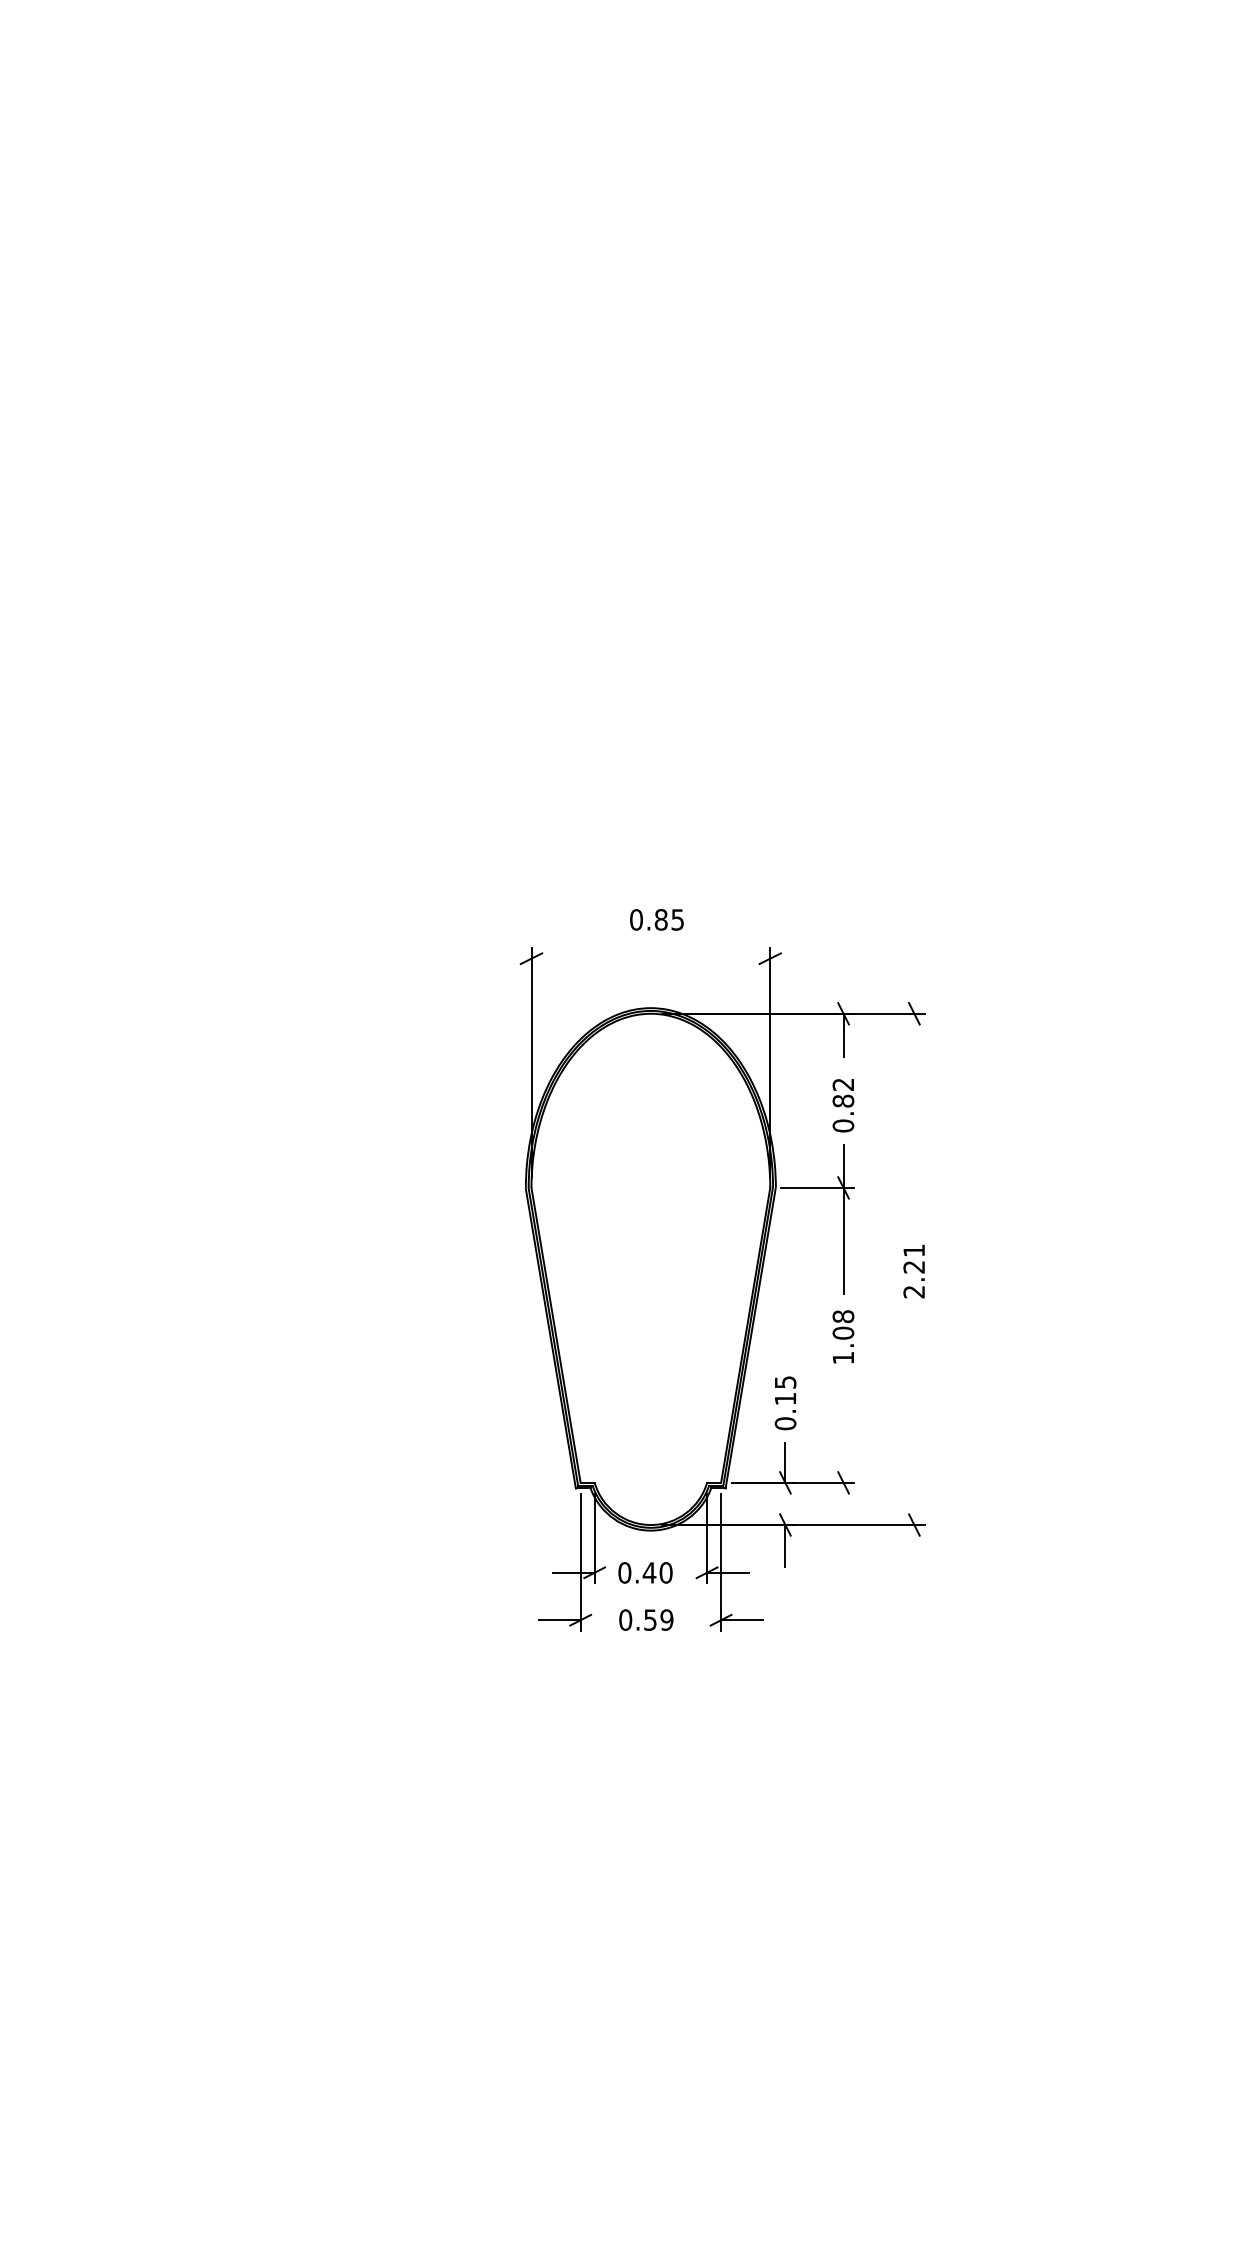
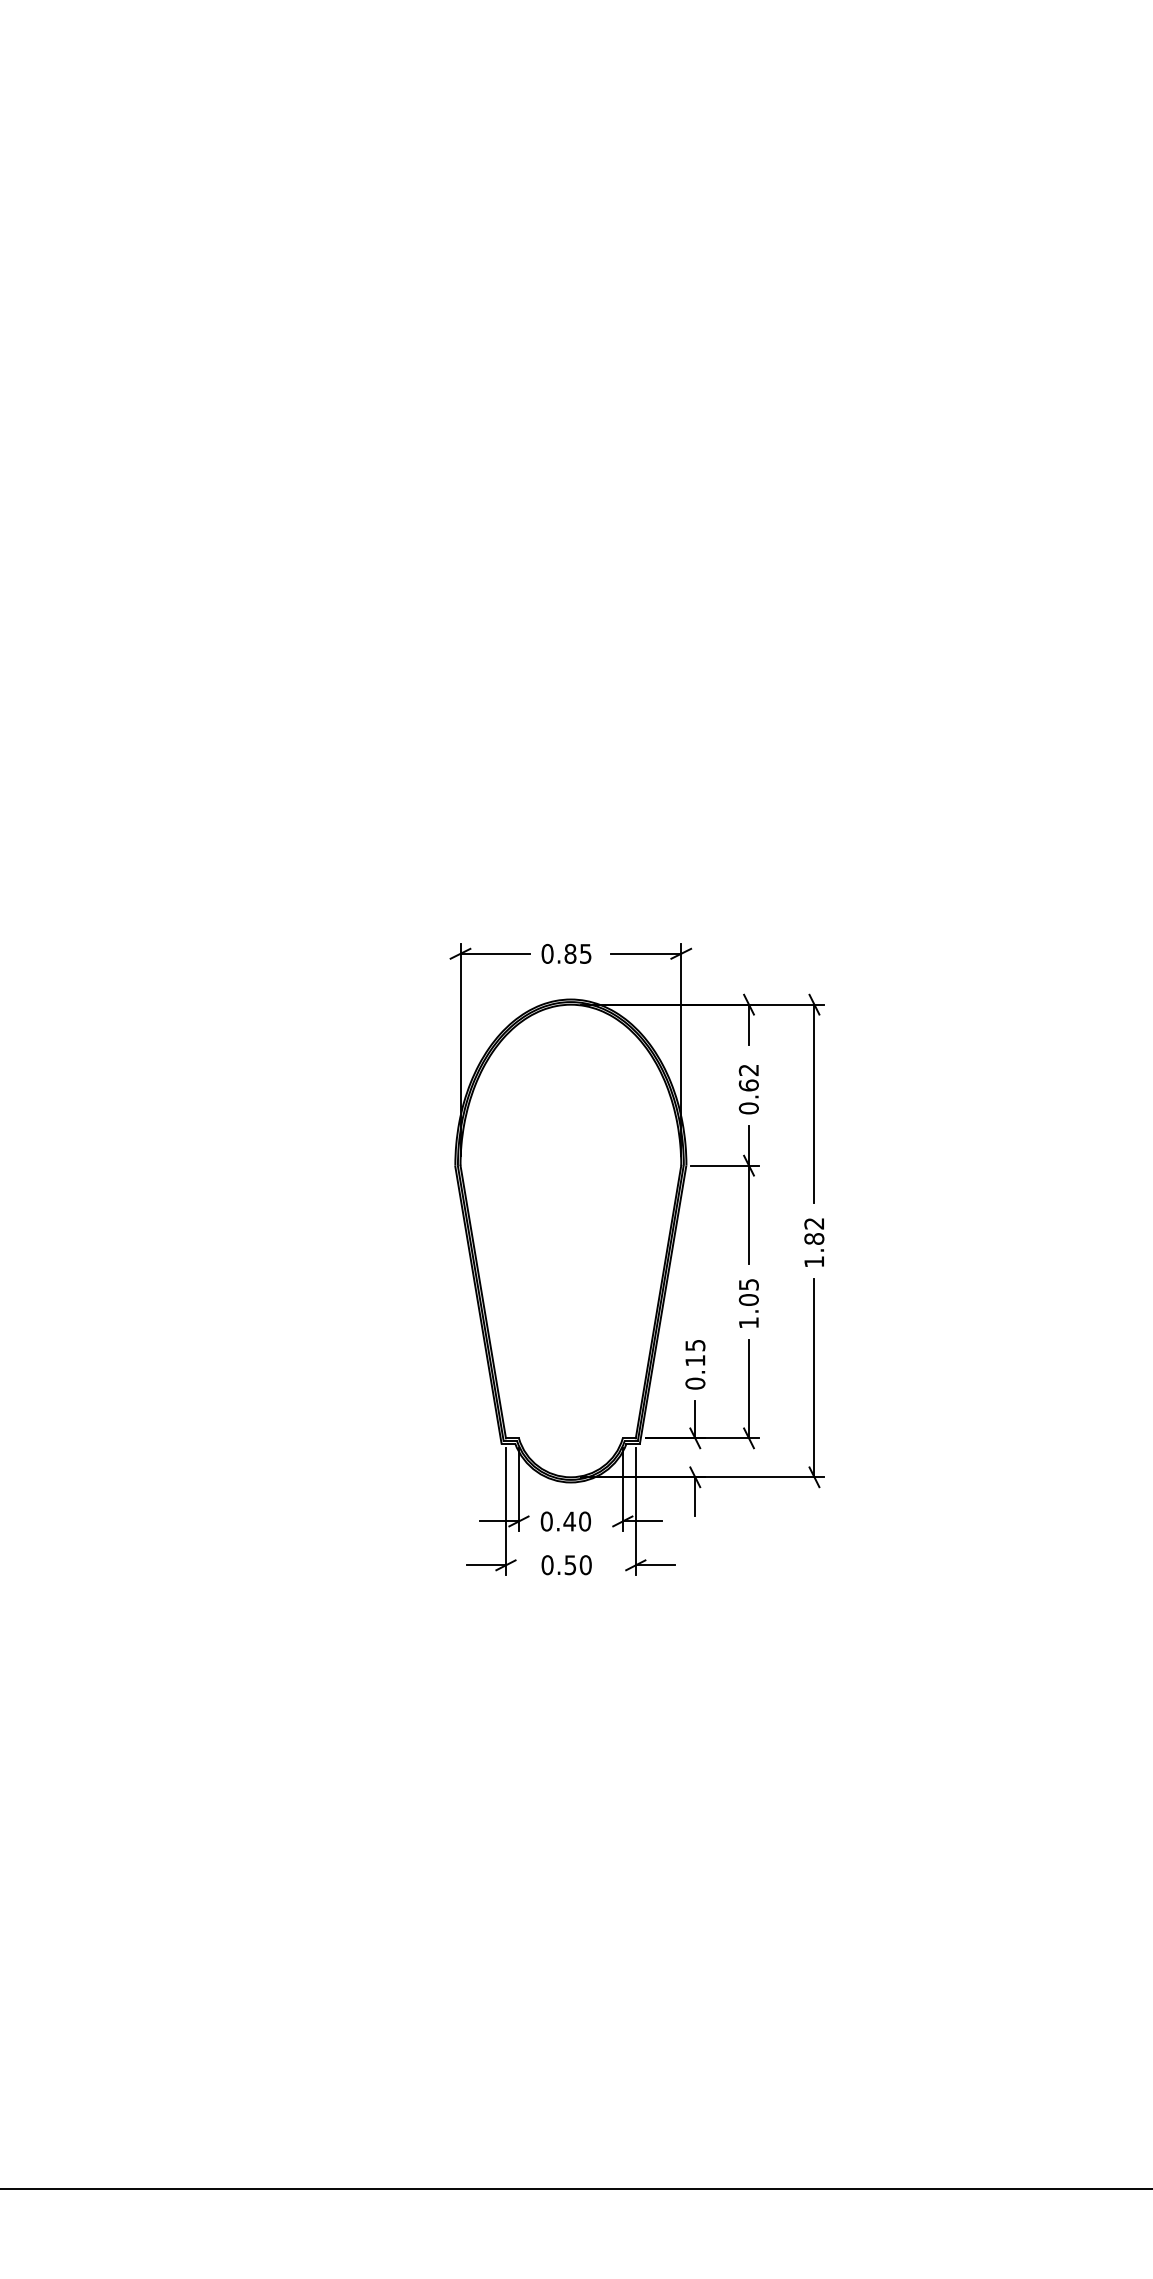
text: (656, 919) -> (566, 953), moved
line: (569, 958) -> (495, 953), added
line: (732, 958) -> (646, 953), added
text: (843, 1101) -> (748, 1085), 0.82 -> 0.62
line: (914, 1120) -> (814, 1103), added
text: (914, 1271) -> (814, 1242), 2.21 -> 1.82
text: (843, 1316) -> (748, 1284), 1.08 -> 1.05
line: (914, 1418) -> (814, 1378), added
line: (844, 1430) -> (749, 1389), added
text: (666, 1620) -> (585, 1565), 0.59 -> 0.50

